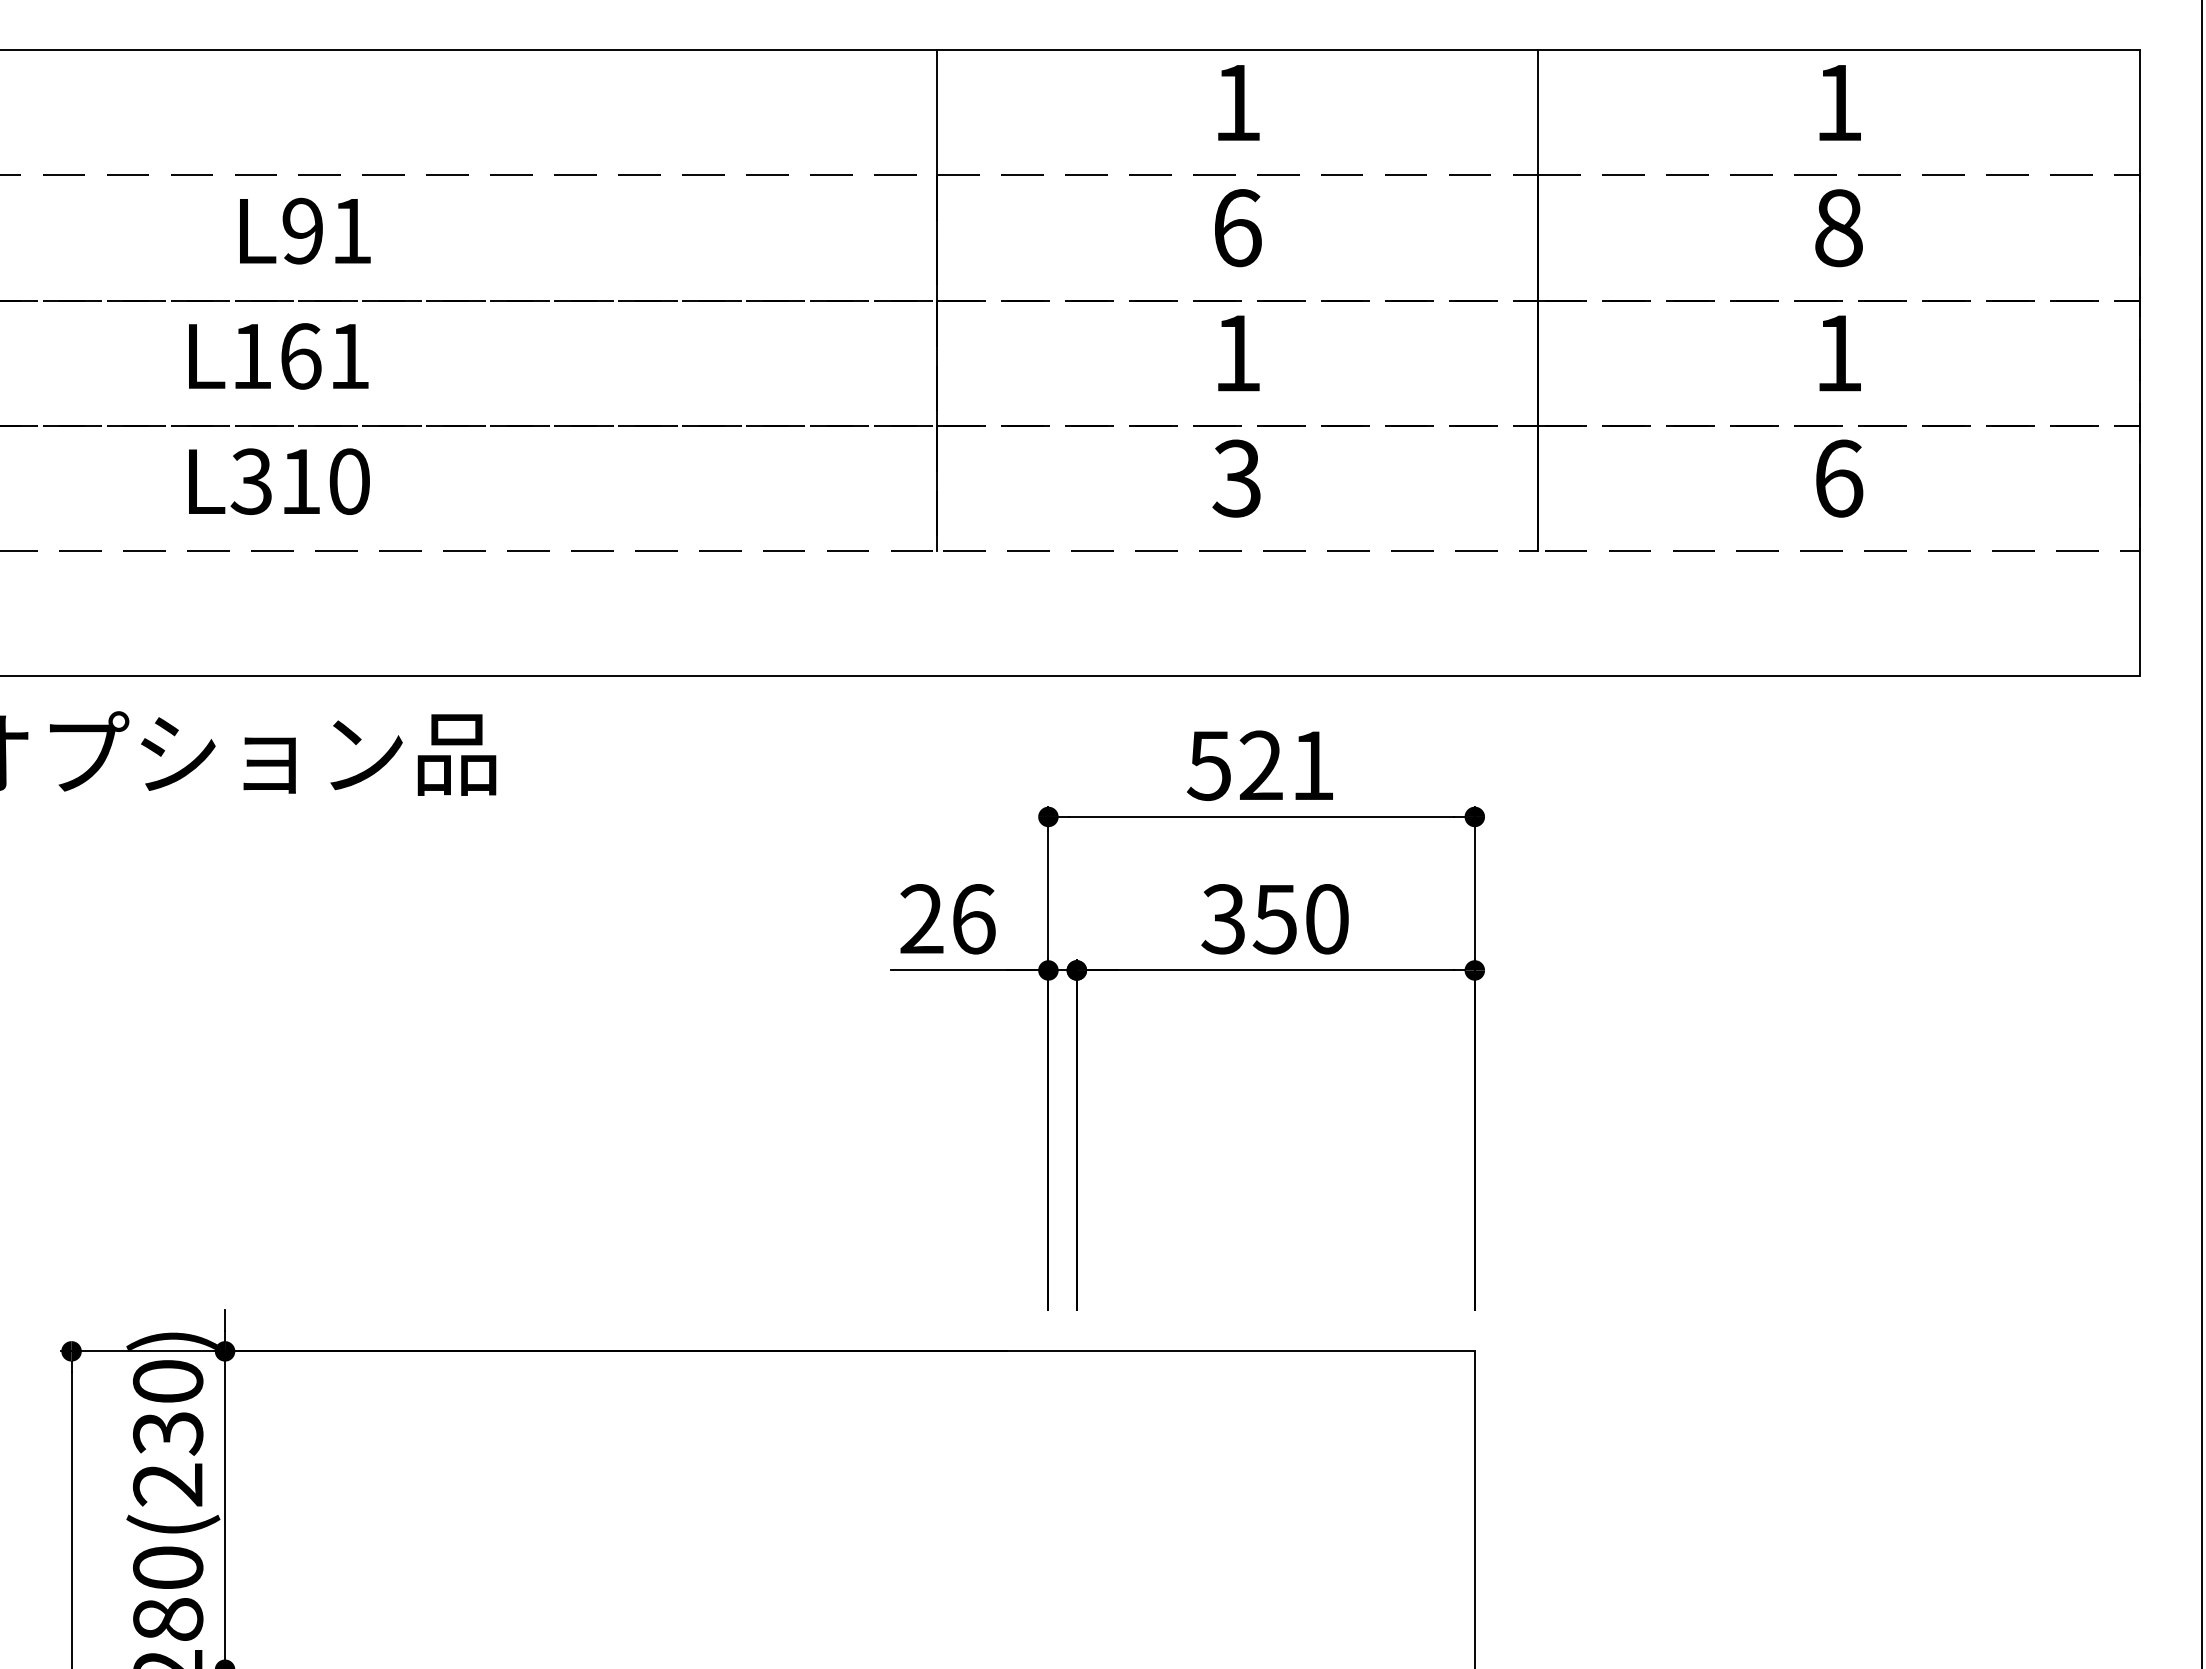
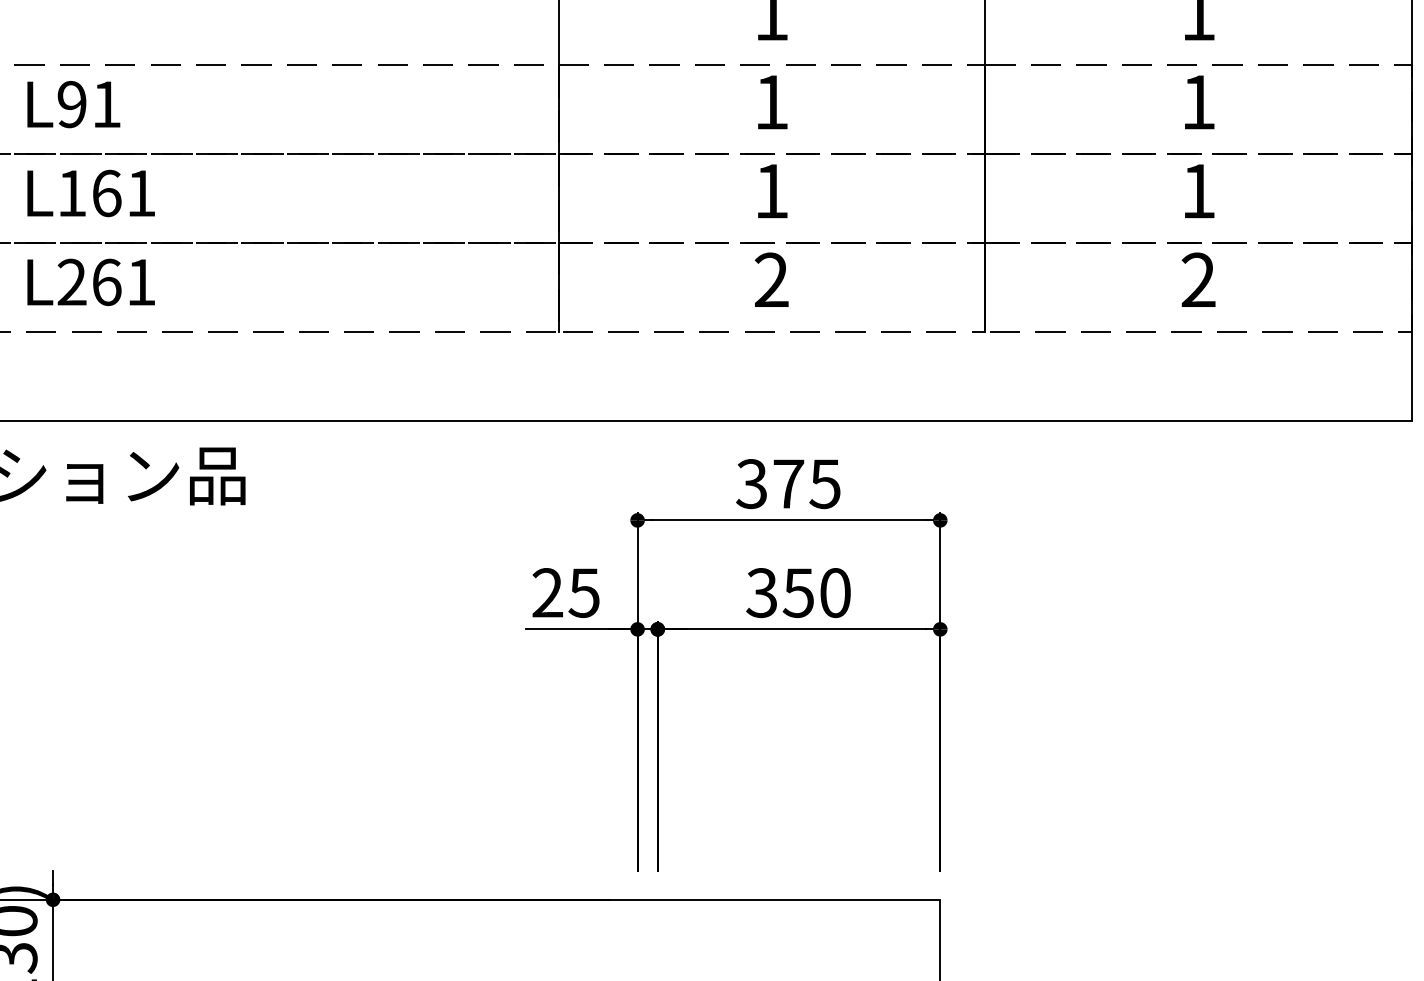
text: (1238, 228) -> (772, 102), 6 -> 1
text: (1838, 228) -> (1198, 102), 8 -> 1
text: (305, 230) -> (73, 104), moved
text: (1236, 478) -> (771, 280), 3 -> 2
text: (1838, 478) -> (1198, 280), 6 -> 2
text: (299, 481) -> (105, 282), L310 -> L261
text: (1260, 765) -> (788, 483), 521 -> 375
text: (972, 919) -> (583, 593), 26 -> 25

